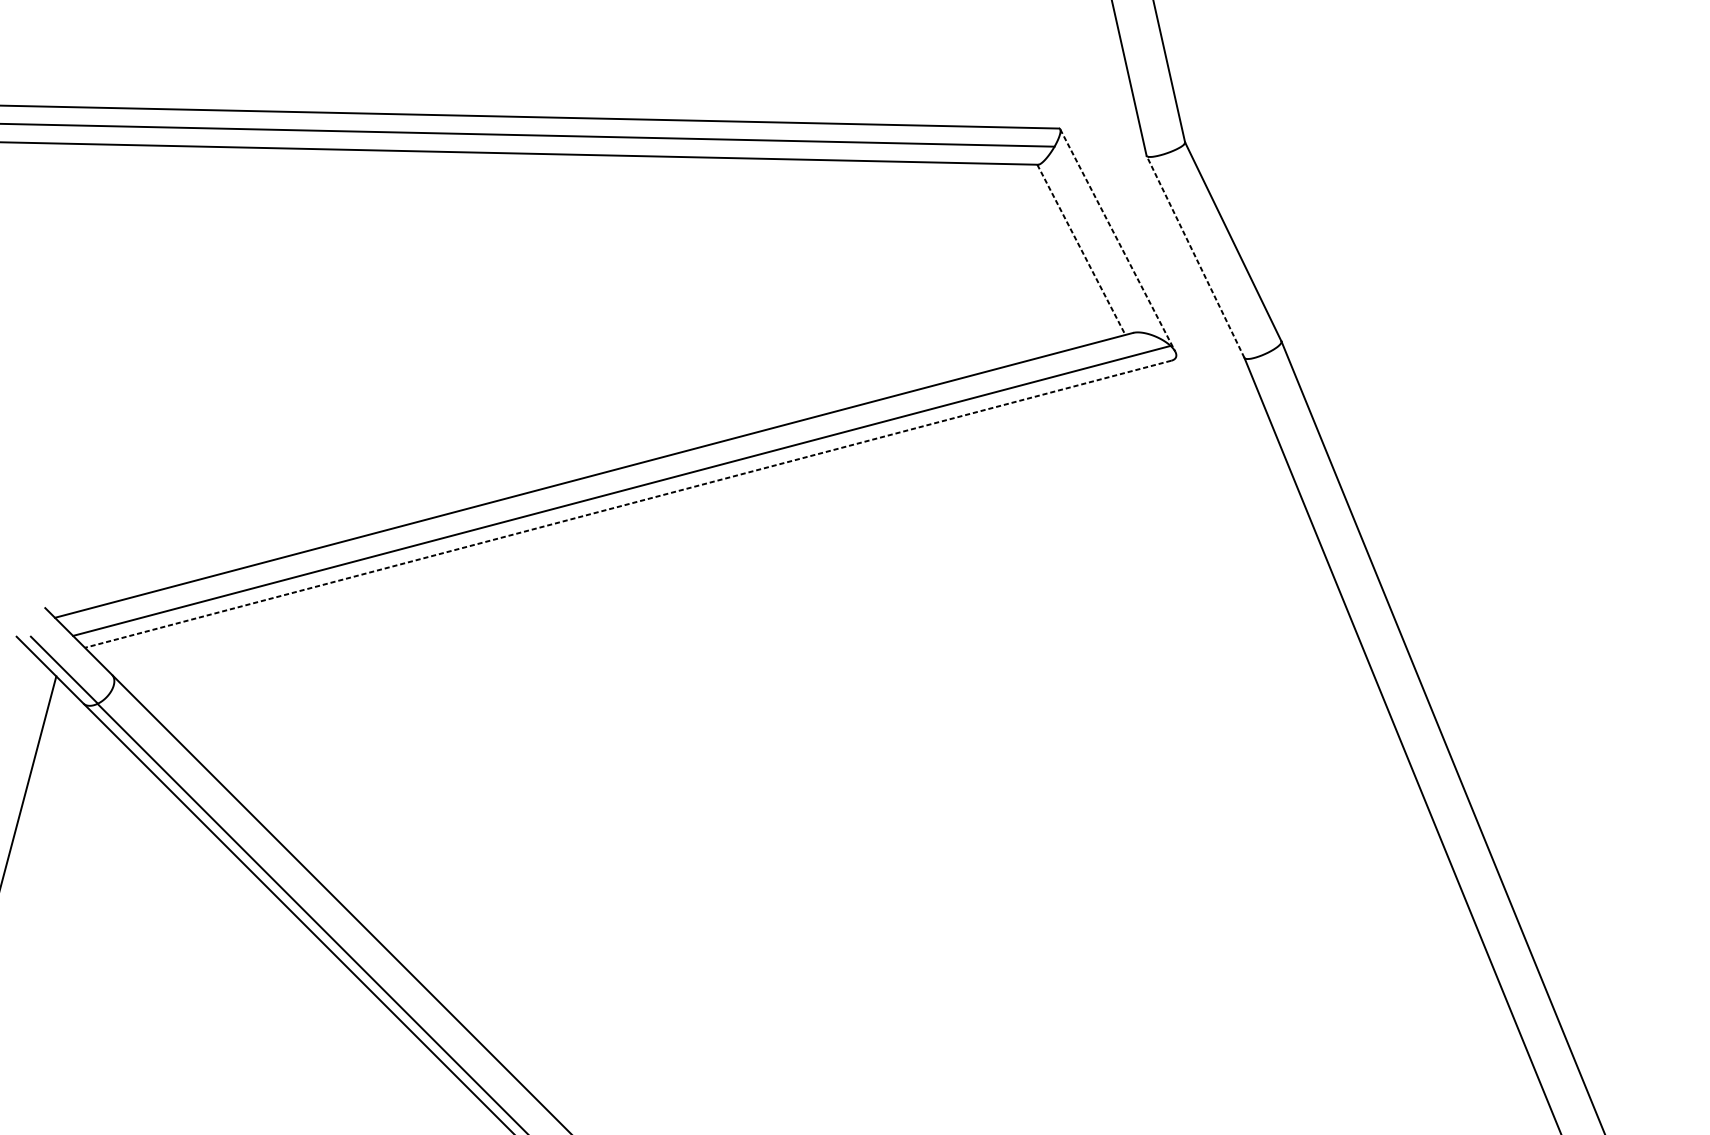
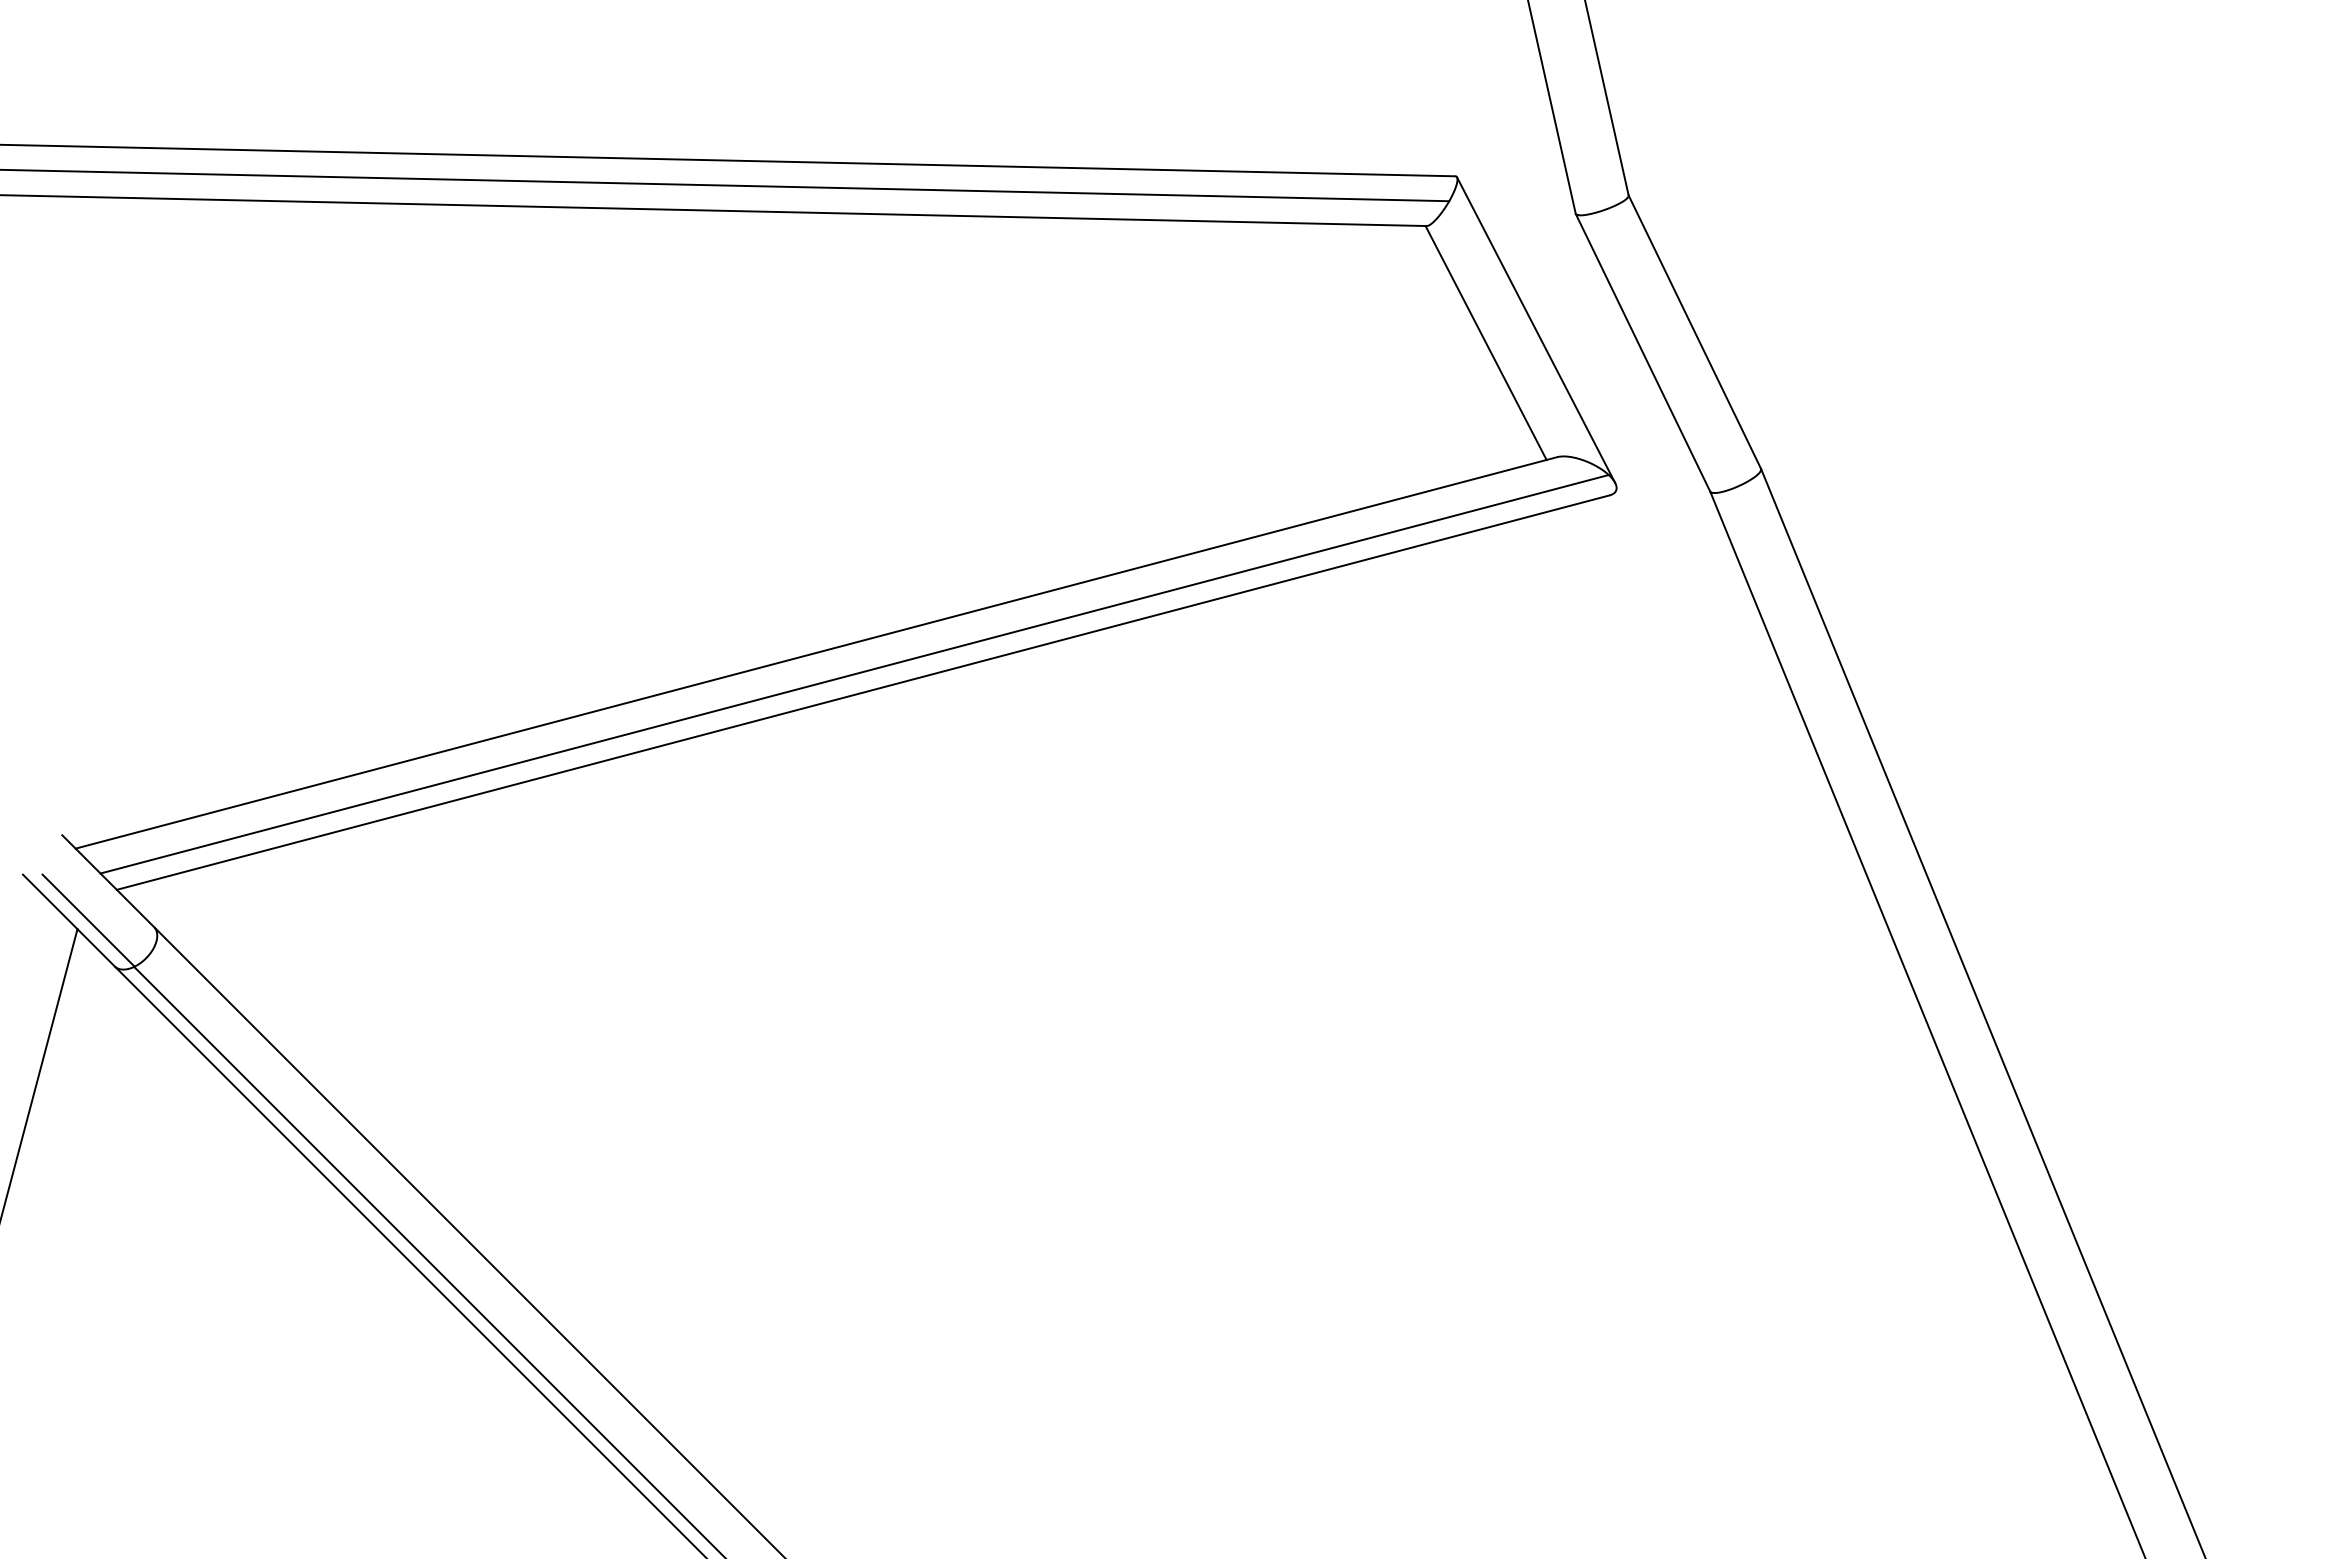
line: (1118, 240) -> (1536, 330), dashed -> solid
line: (1081, 249) -> (1486, 342), dashed -> solid
line: (1195, 256) -> (1642, 352), dashed -> solid
line: (627, 504) -> (862, 692), dashed -> solid

